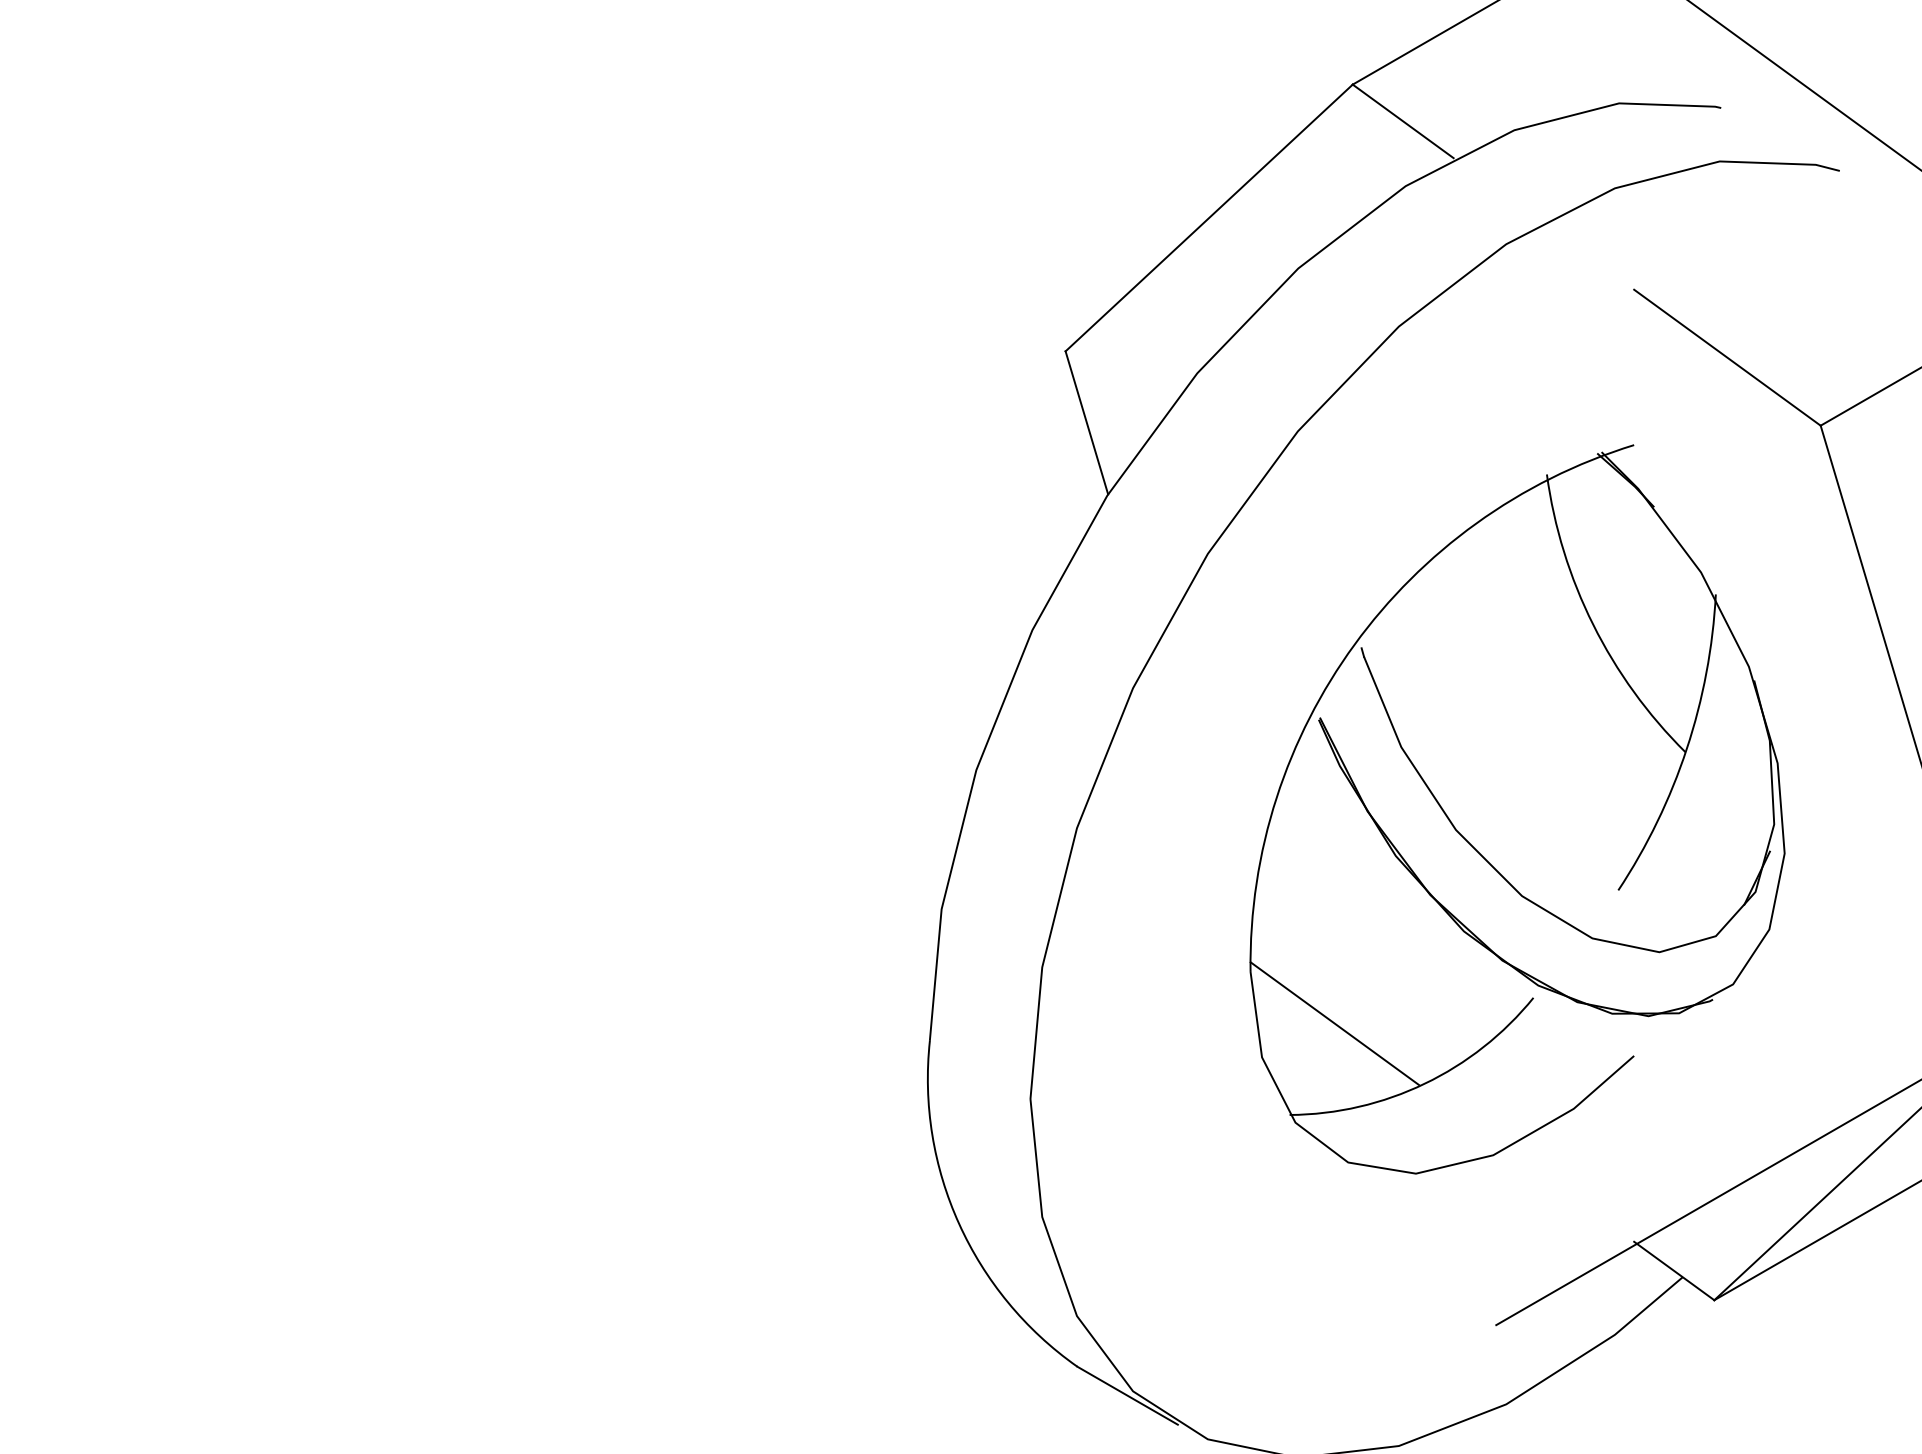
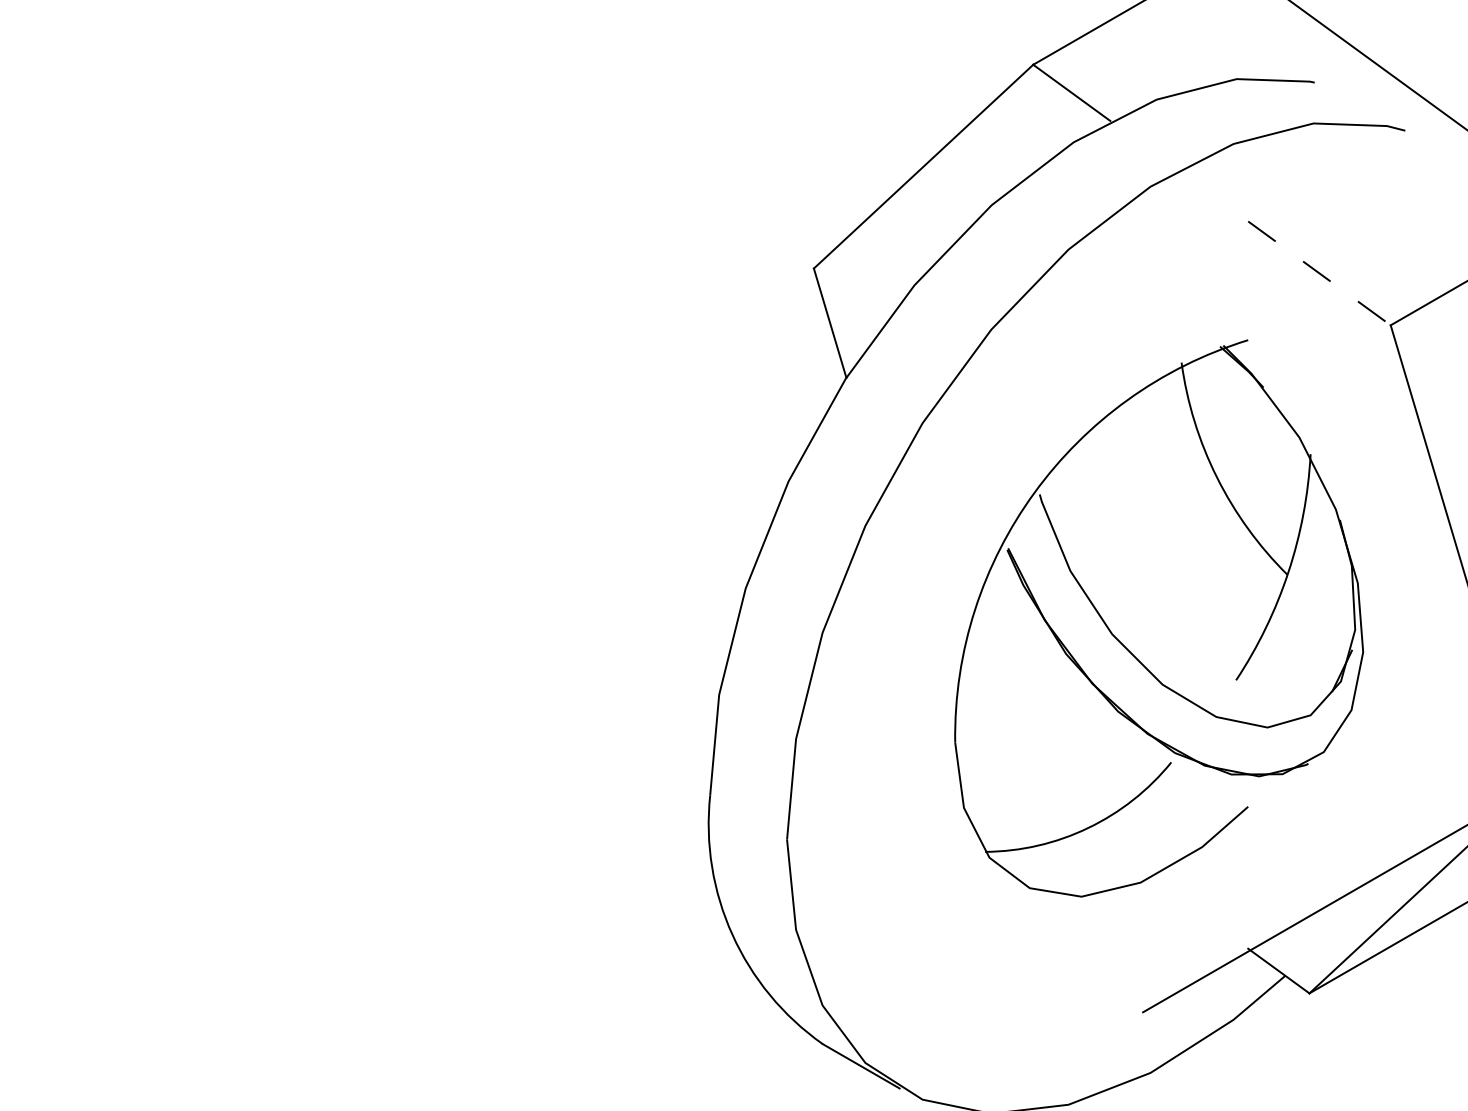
line: (1727, 358) -> (1319, 274), solid -> dashed
line: (1334, 1023) -> (1019, 781), removed

